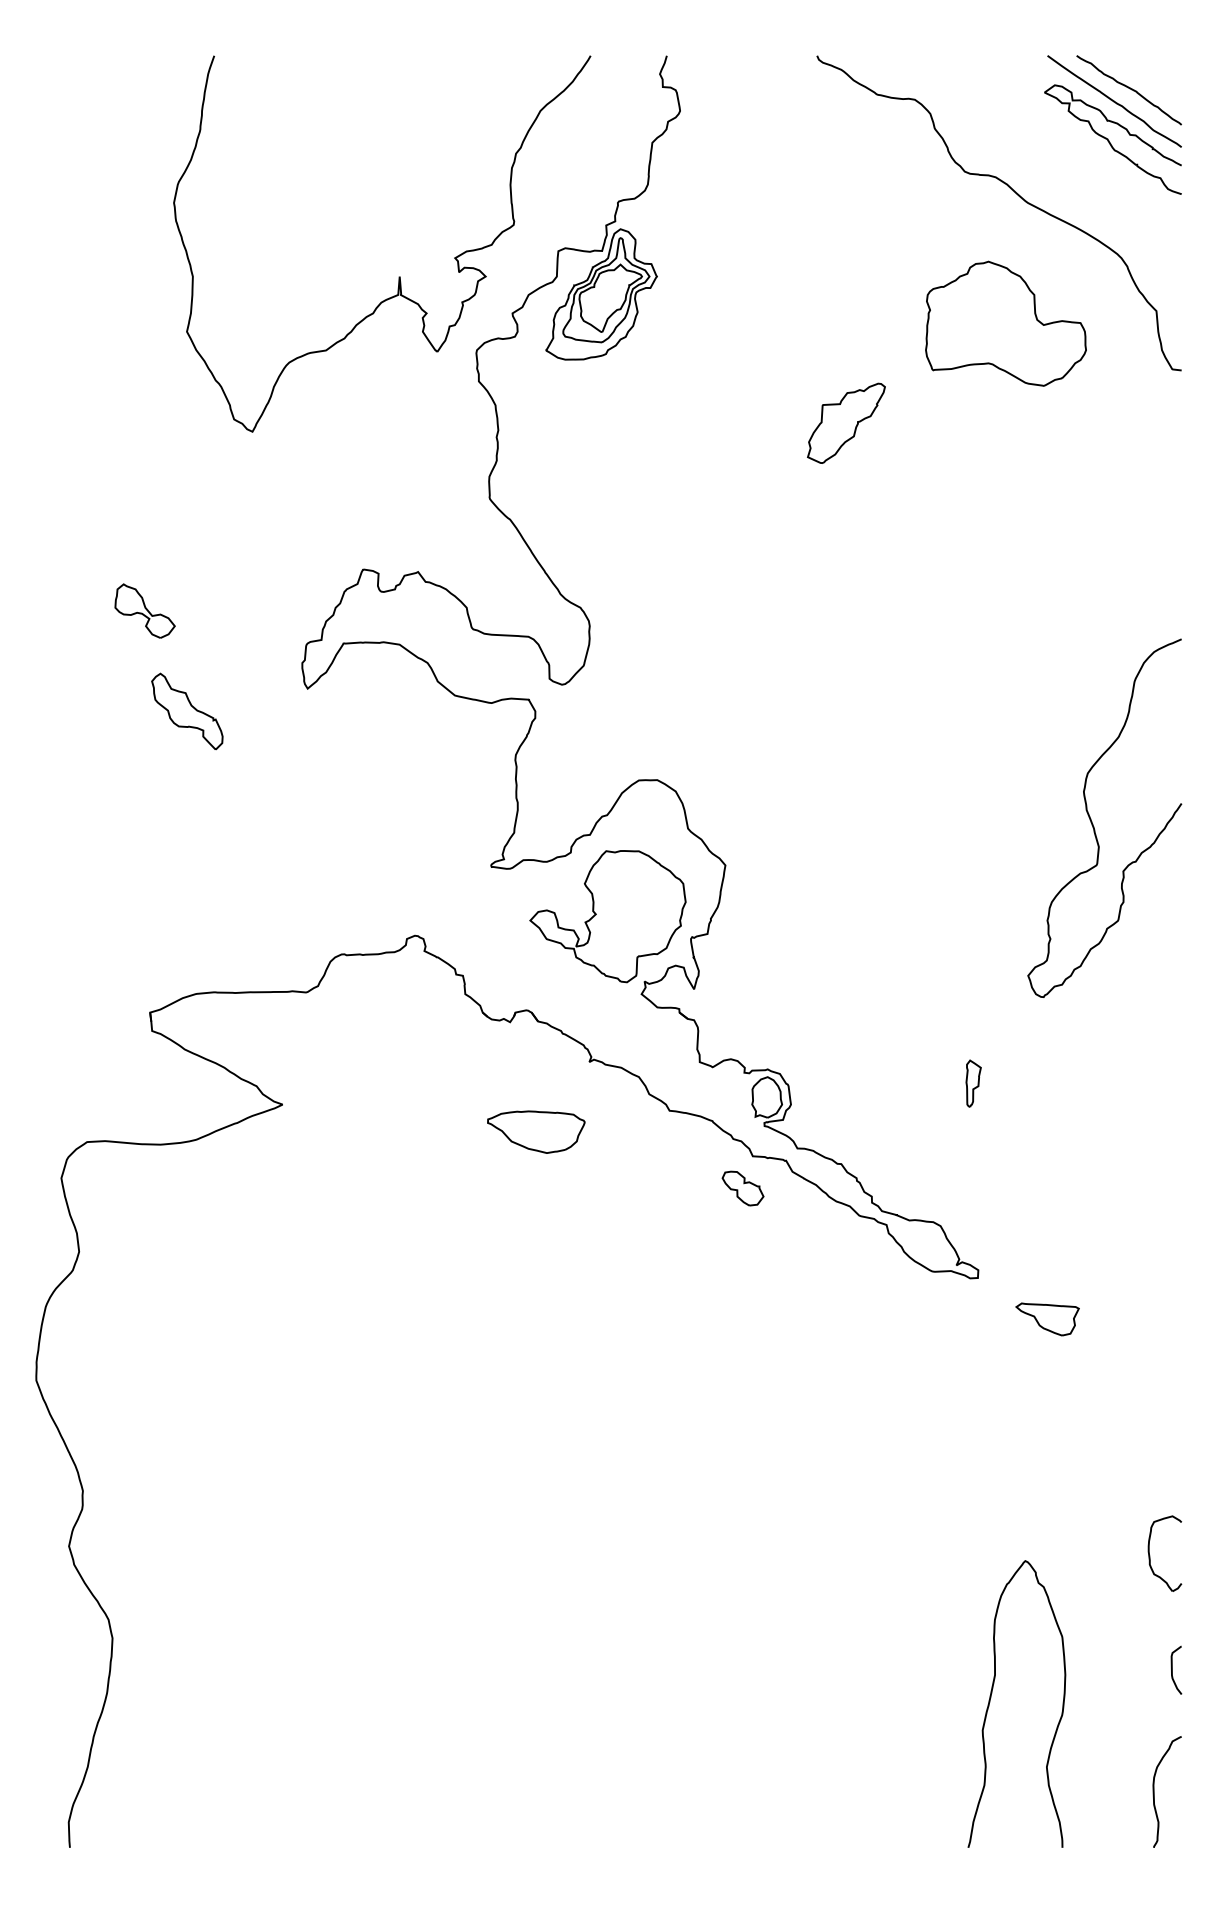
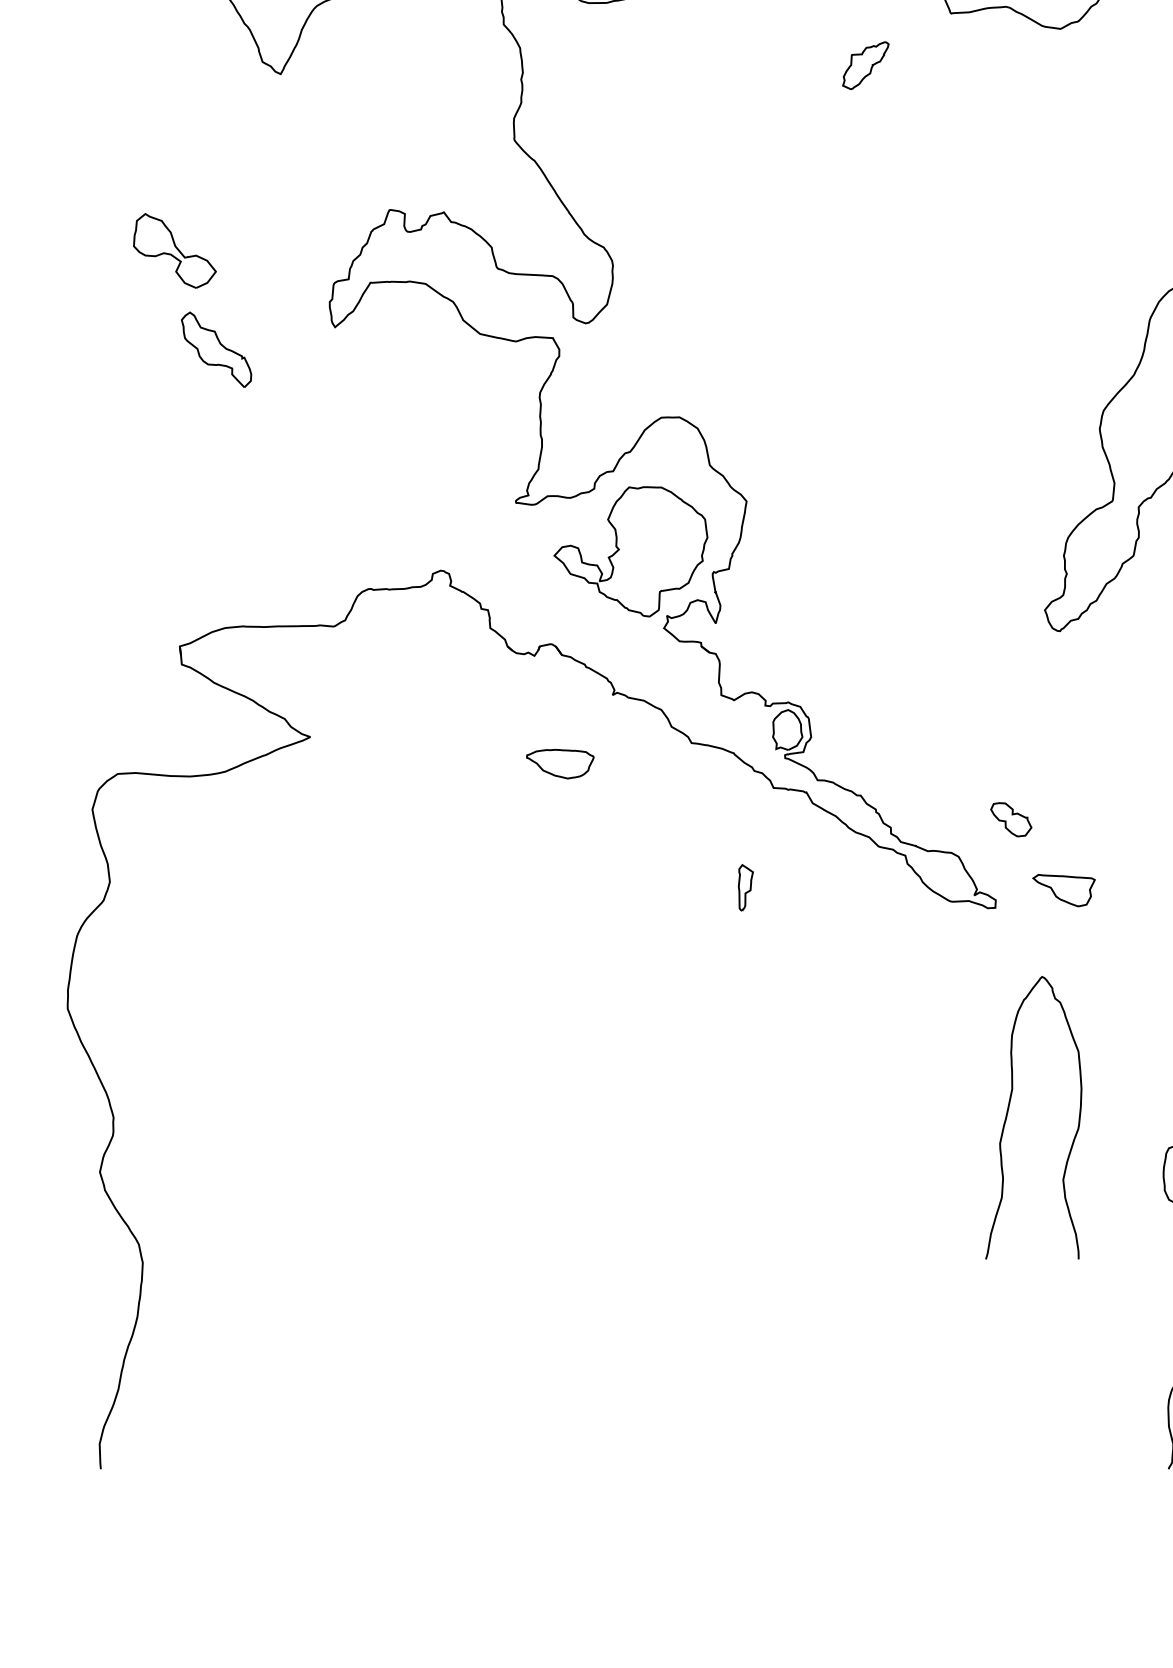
part: (846, 422) -> (865, 65), size x0.6
part: (144, 610) -> (174, 250), size x1.4
part: (973, 1083) -> (745, 887), moved
part: (536, 1131) -> (560, 763), size x0.7
part: (742, 1188) -> (1010, 819), moved
part: (1047, 1319) -> (1063, 890), moved
curve: (991, 1698) -> (1008, 1112), moved

